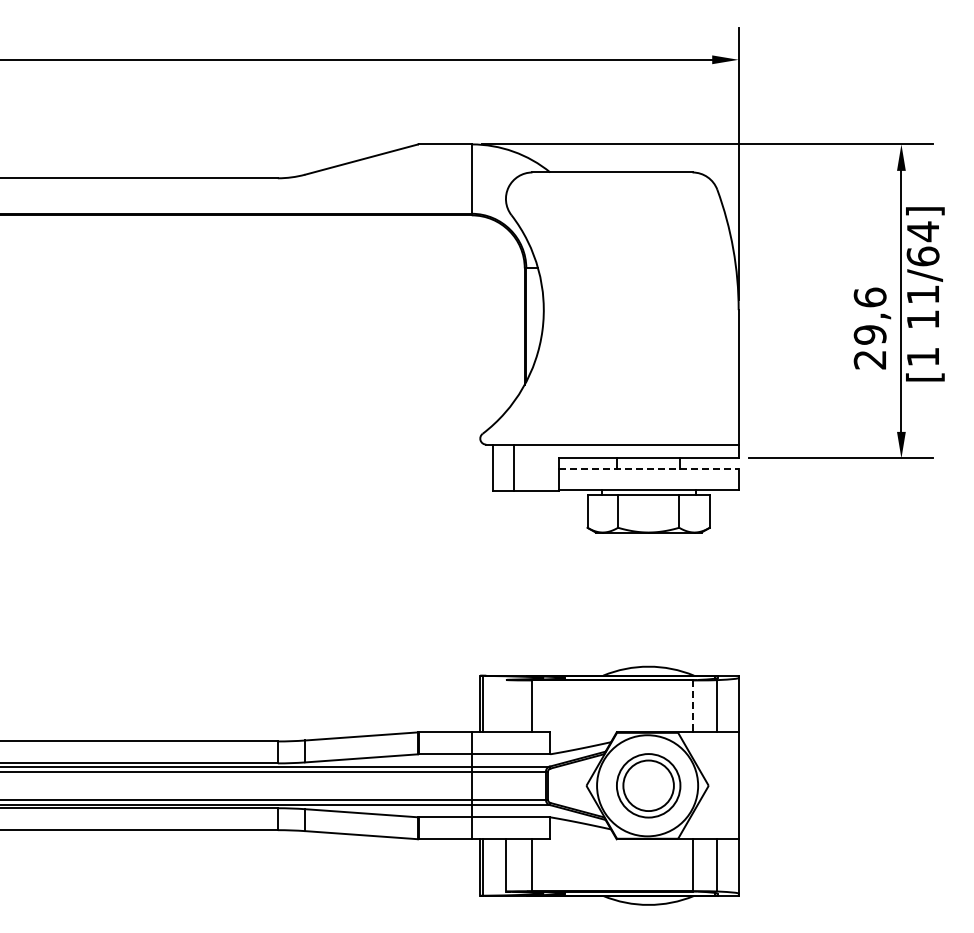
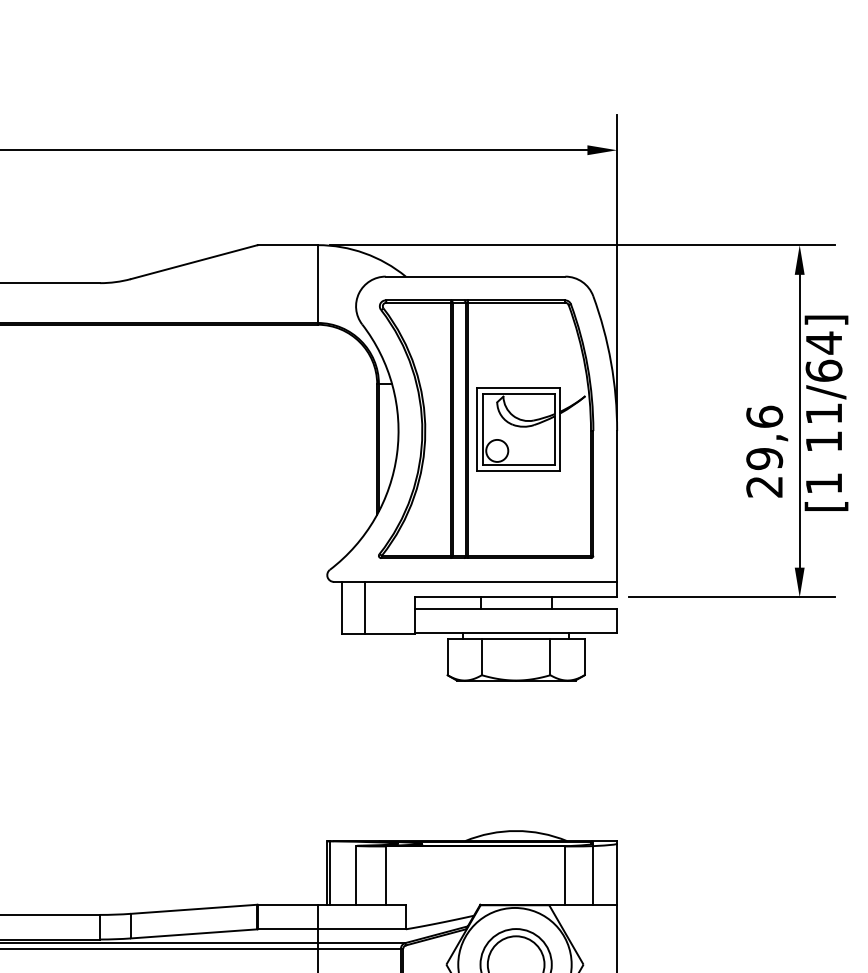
part: (621, 308) -> (485, 429), added
line: (649, 468) -> (517, 608), dashed -> solid
line: (505, 705) -> (355, 874), added
line: (692, 706) -> (565, 875), dashed -> solid

